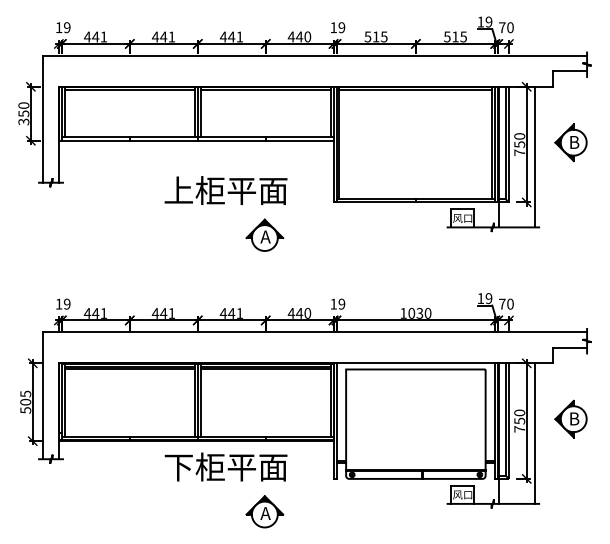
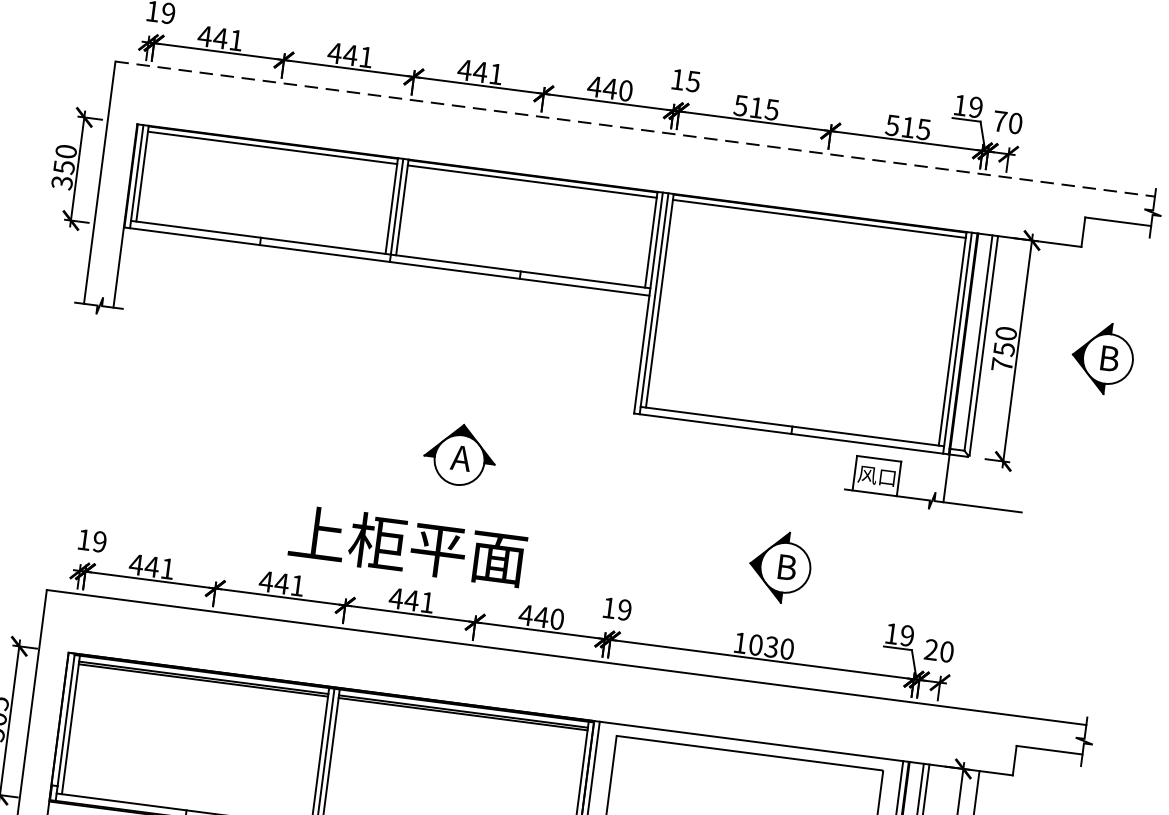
text: (341, 27) -> (692, 81), 19 -> 15
line: (315, 55) -> (636, 128), solid -> dashed
line: (535, 156) -> (1031, 375), removed
text: (225, 190) -> (406, 545), moved
part: (264, 234) -> (459, 453), moved
part: (418, 271) -> (779, 566), added
text: (502, 303) -> (931, 648), 70 -> 20

